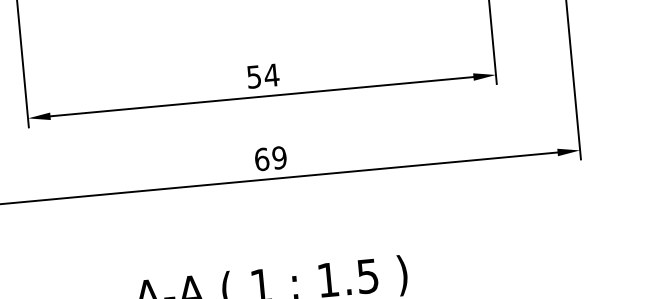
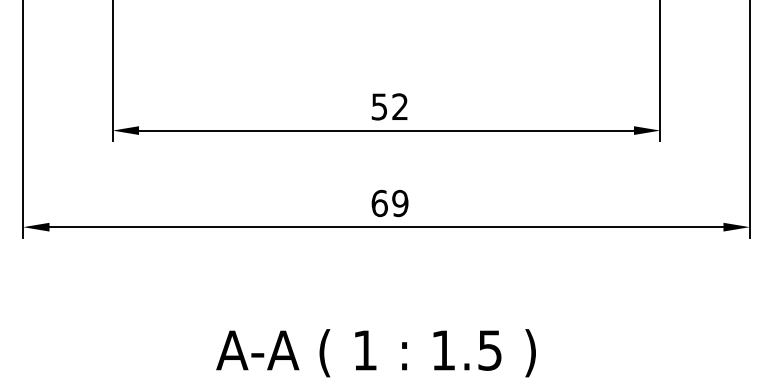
text: (271, 75) -> (399, 106), 54 -> 52

